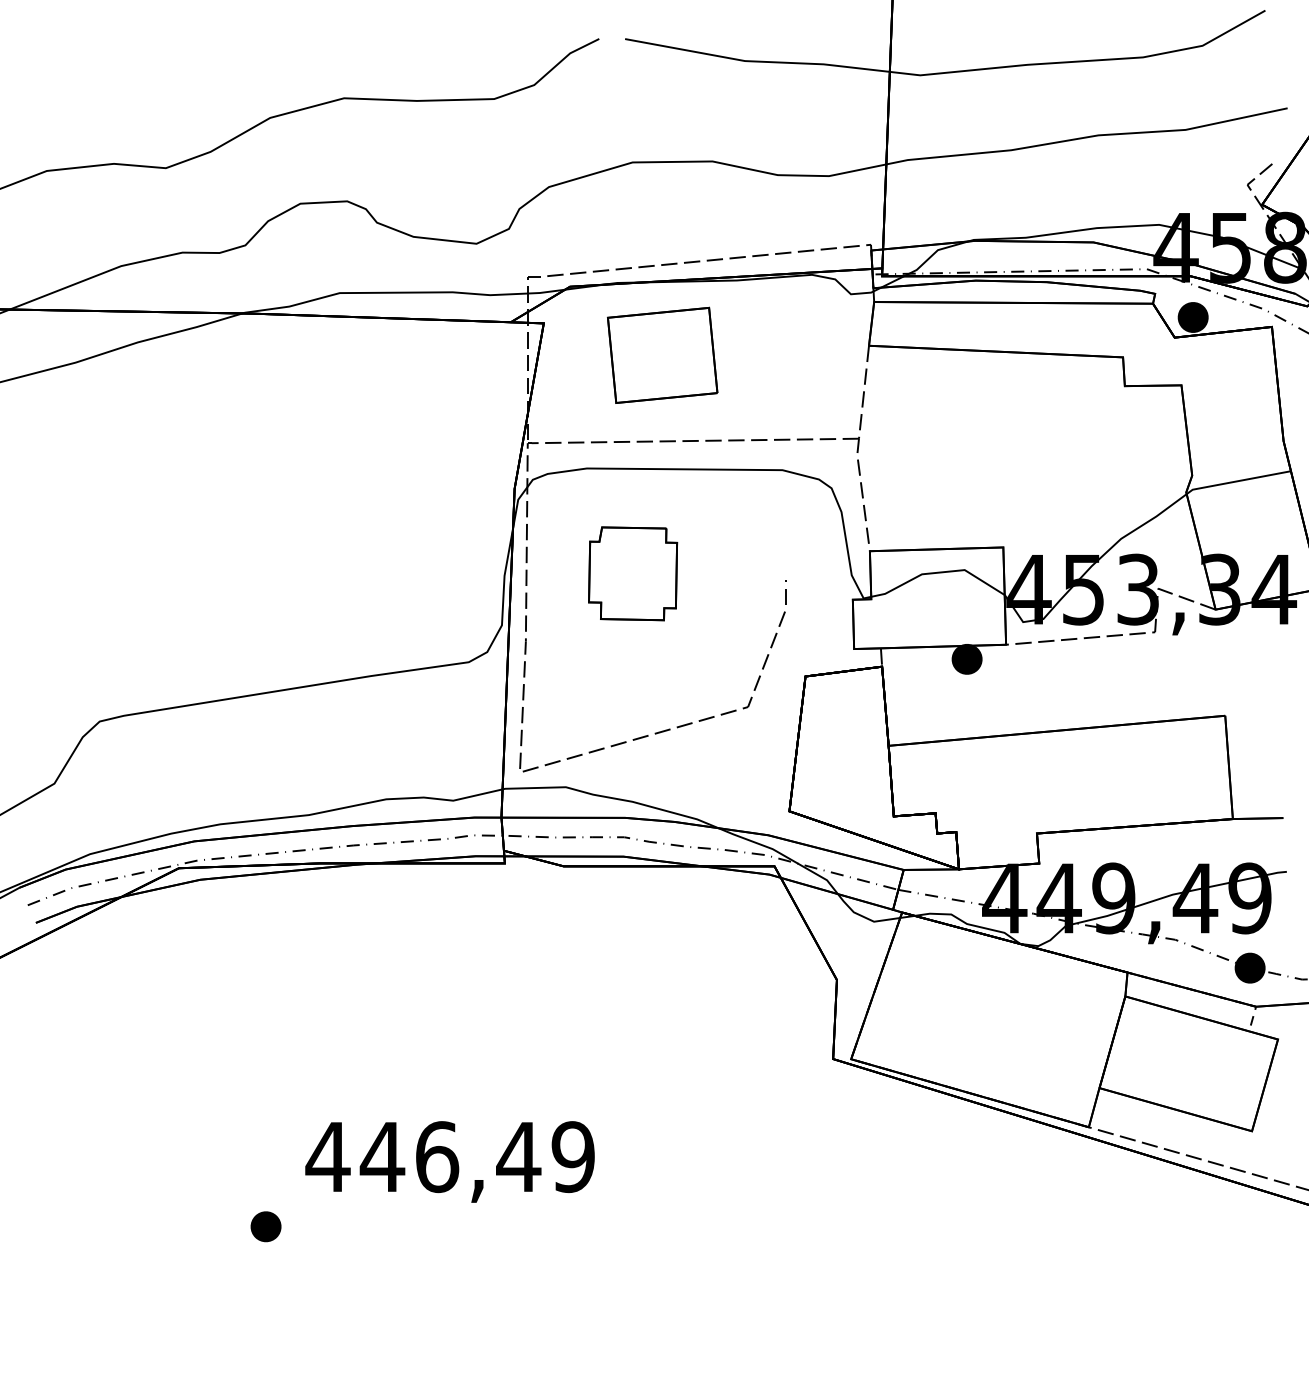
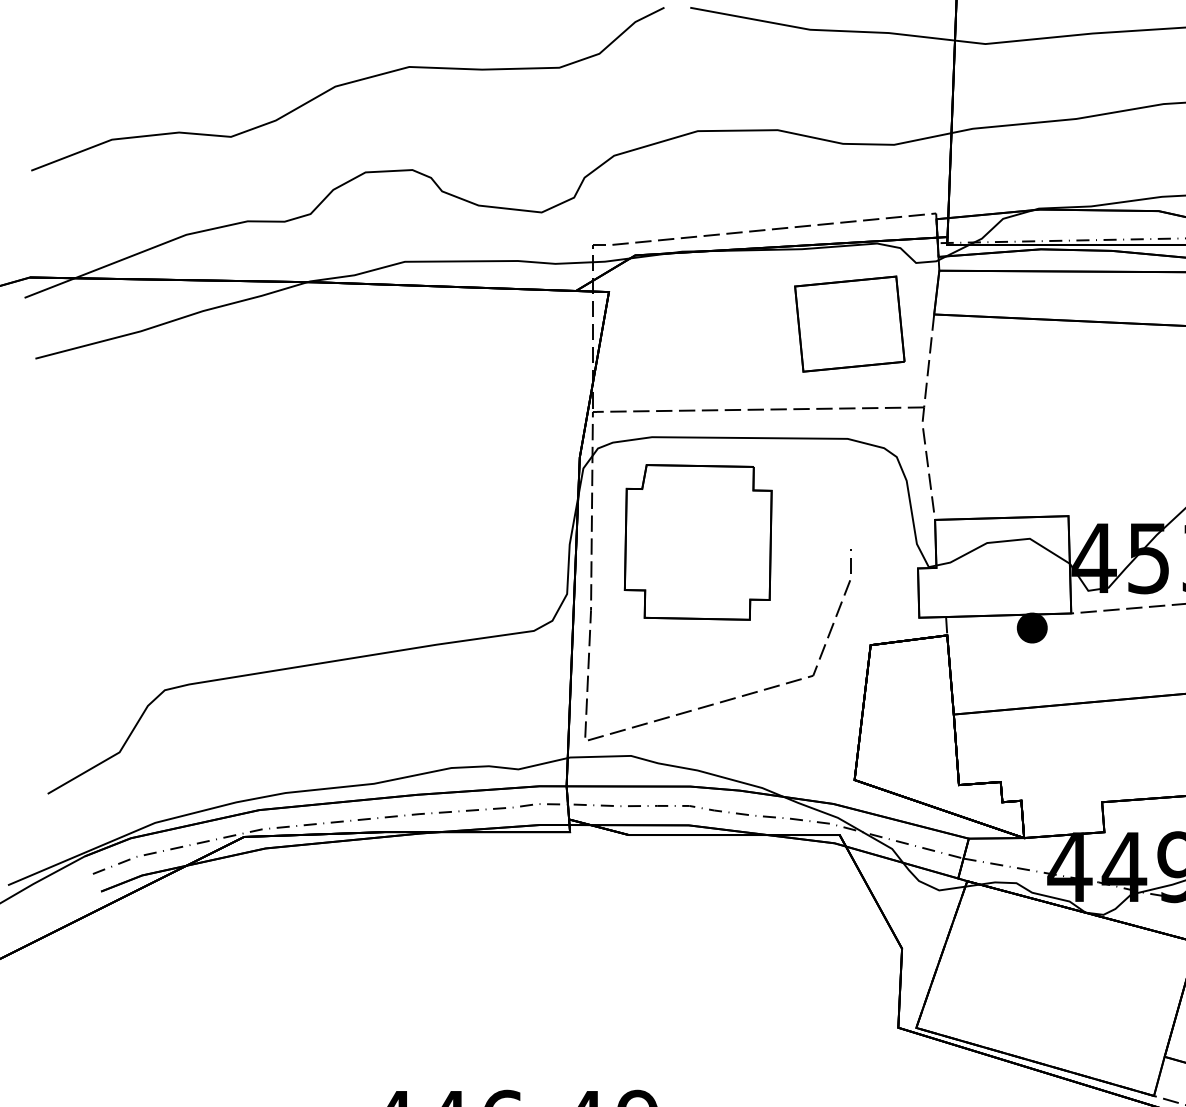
part: (662, 354) -> (849, 323), moved
part: (632, 573) -> (697, 542), size x1.67

